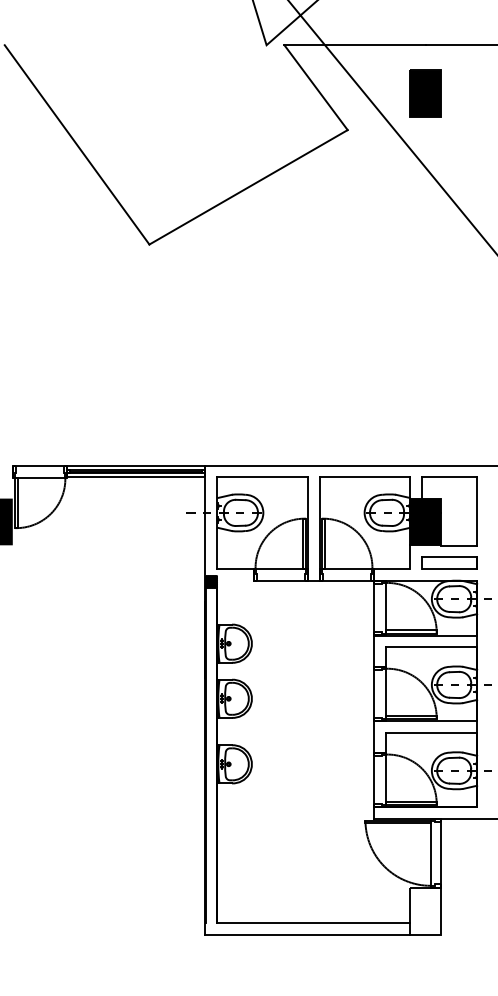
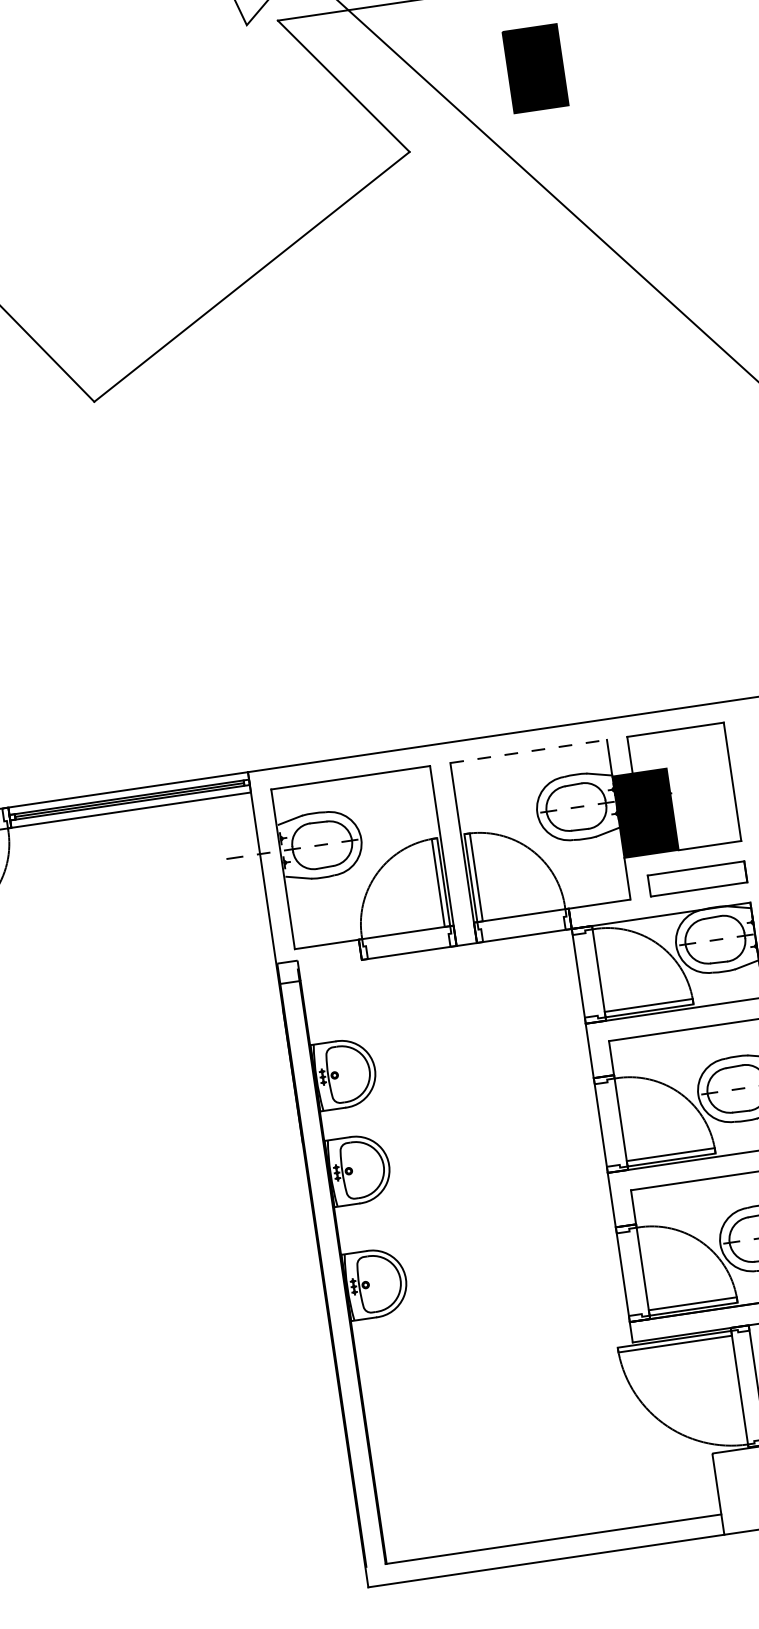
line: (365, 477) -> (529, 751), solid -> dashed
hatch: (211, 581) -> (288, 971), removed

